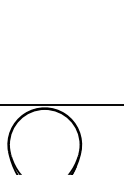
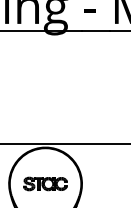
part: (44, 144) -> (45, 183), added

